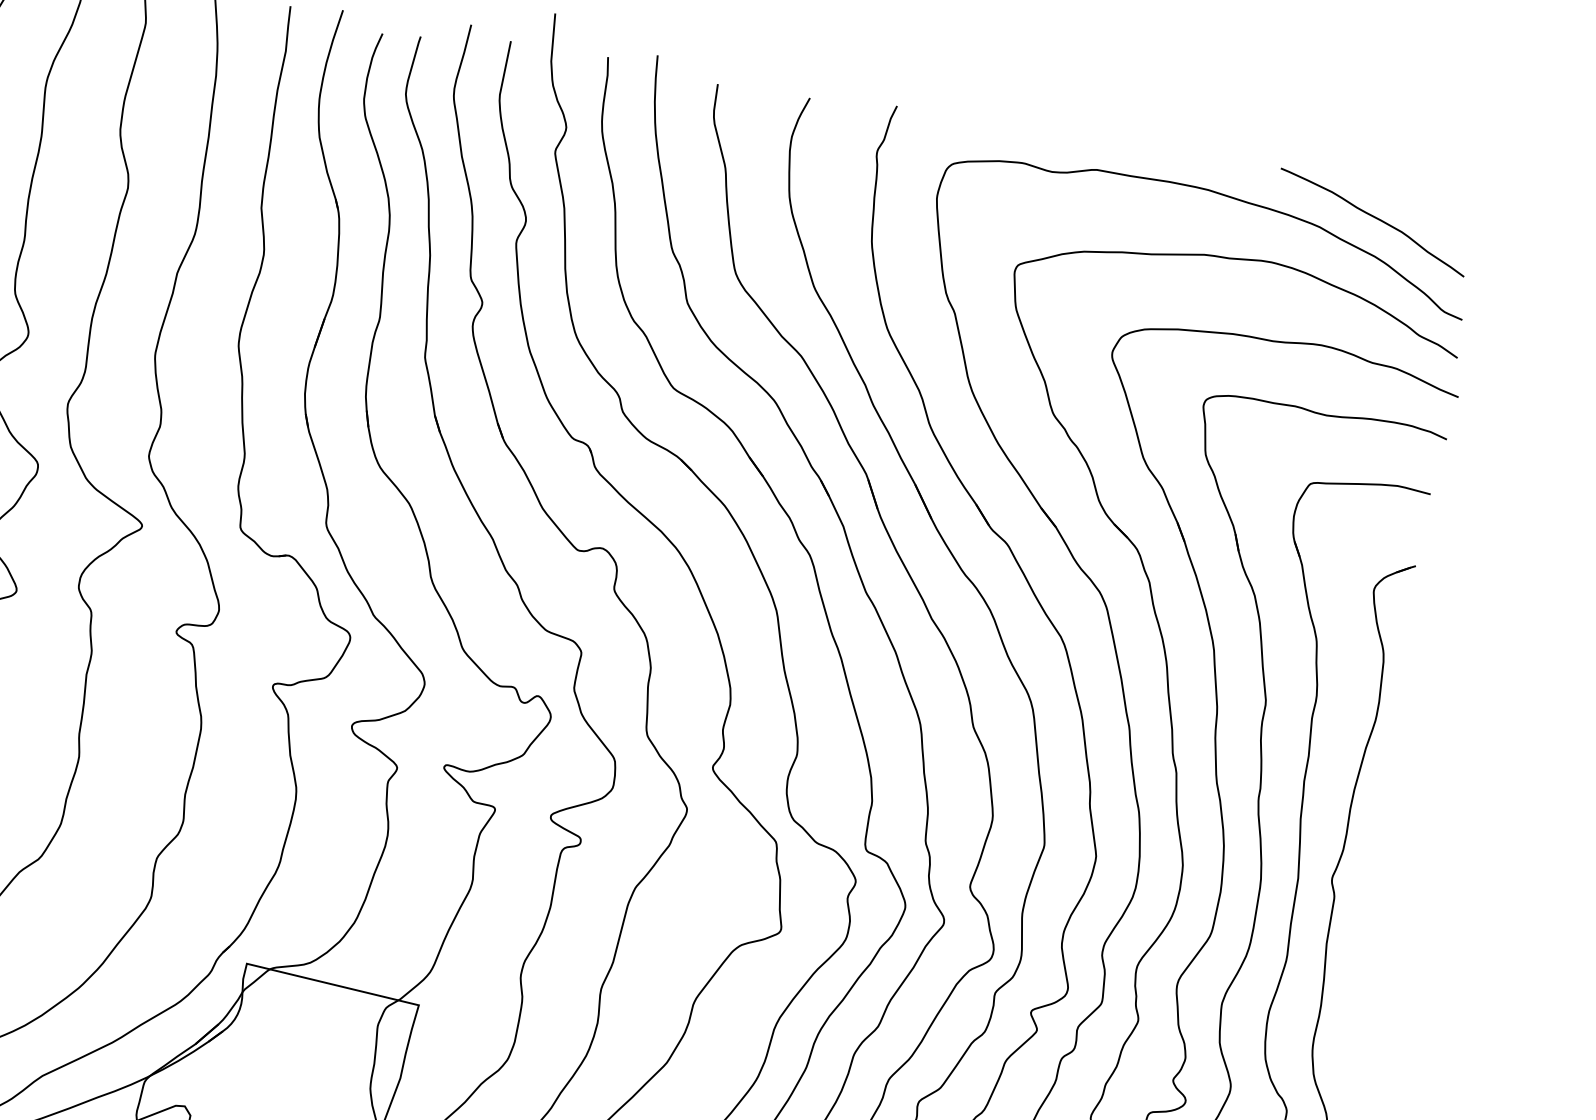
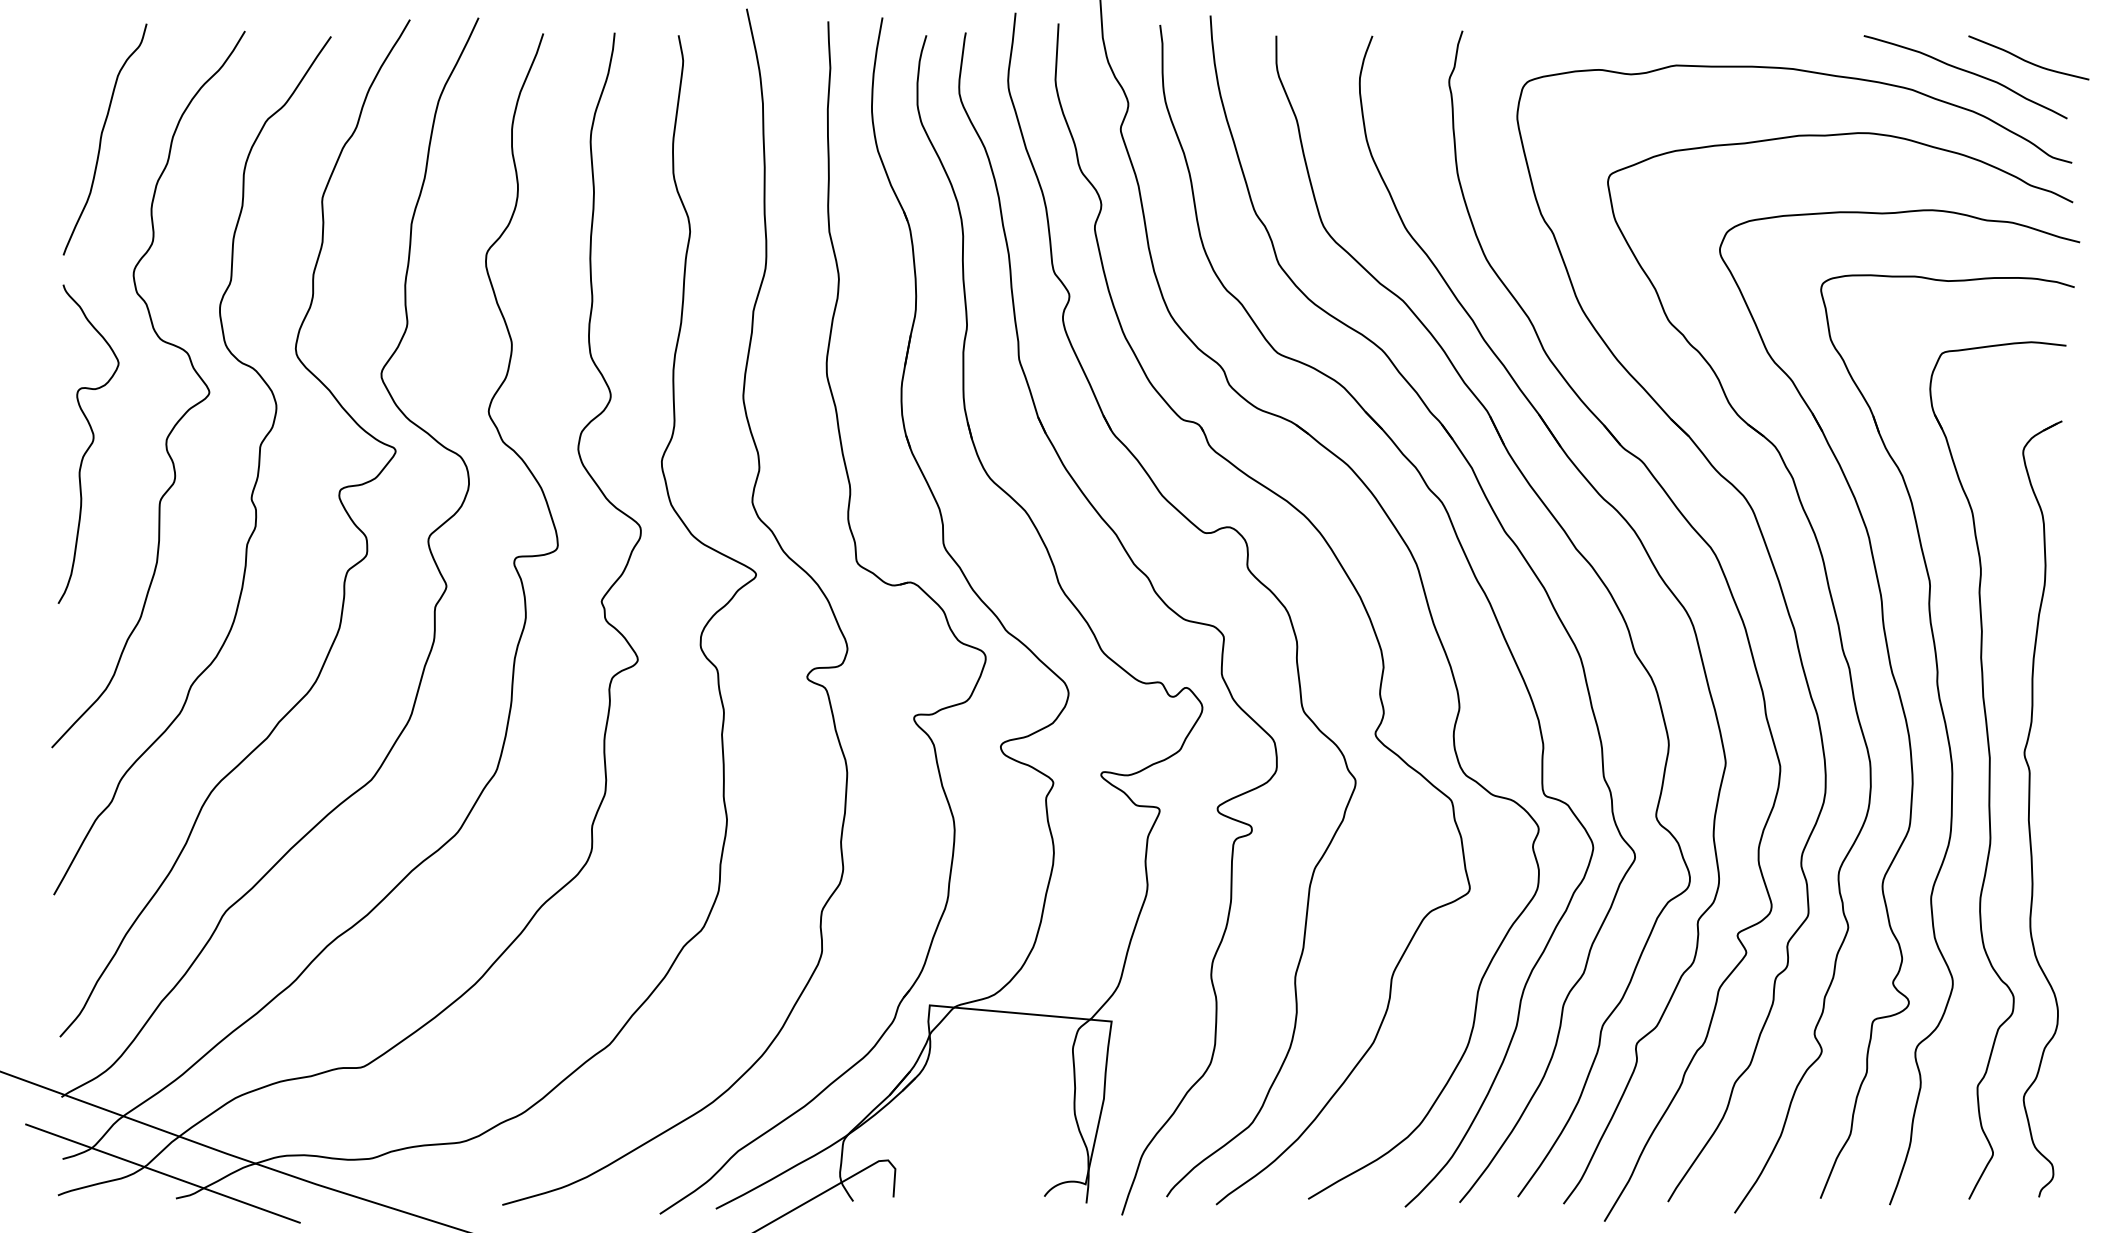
curve: (1434, 215) -> (2027, 60), added

